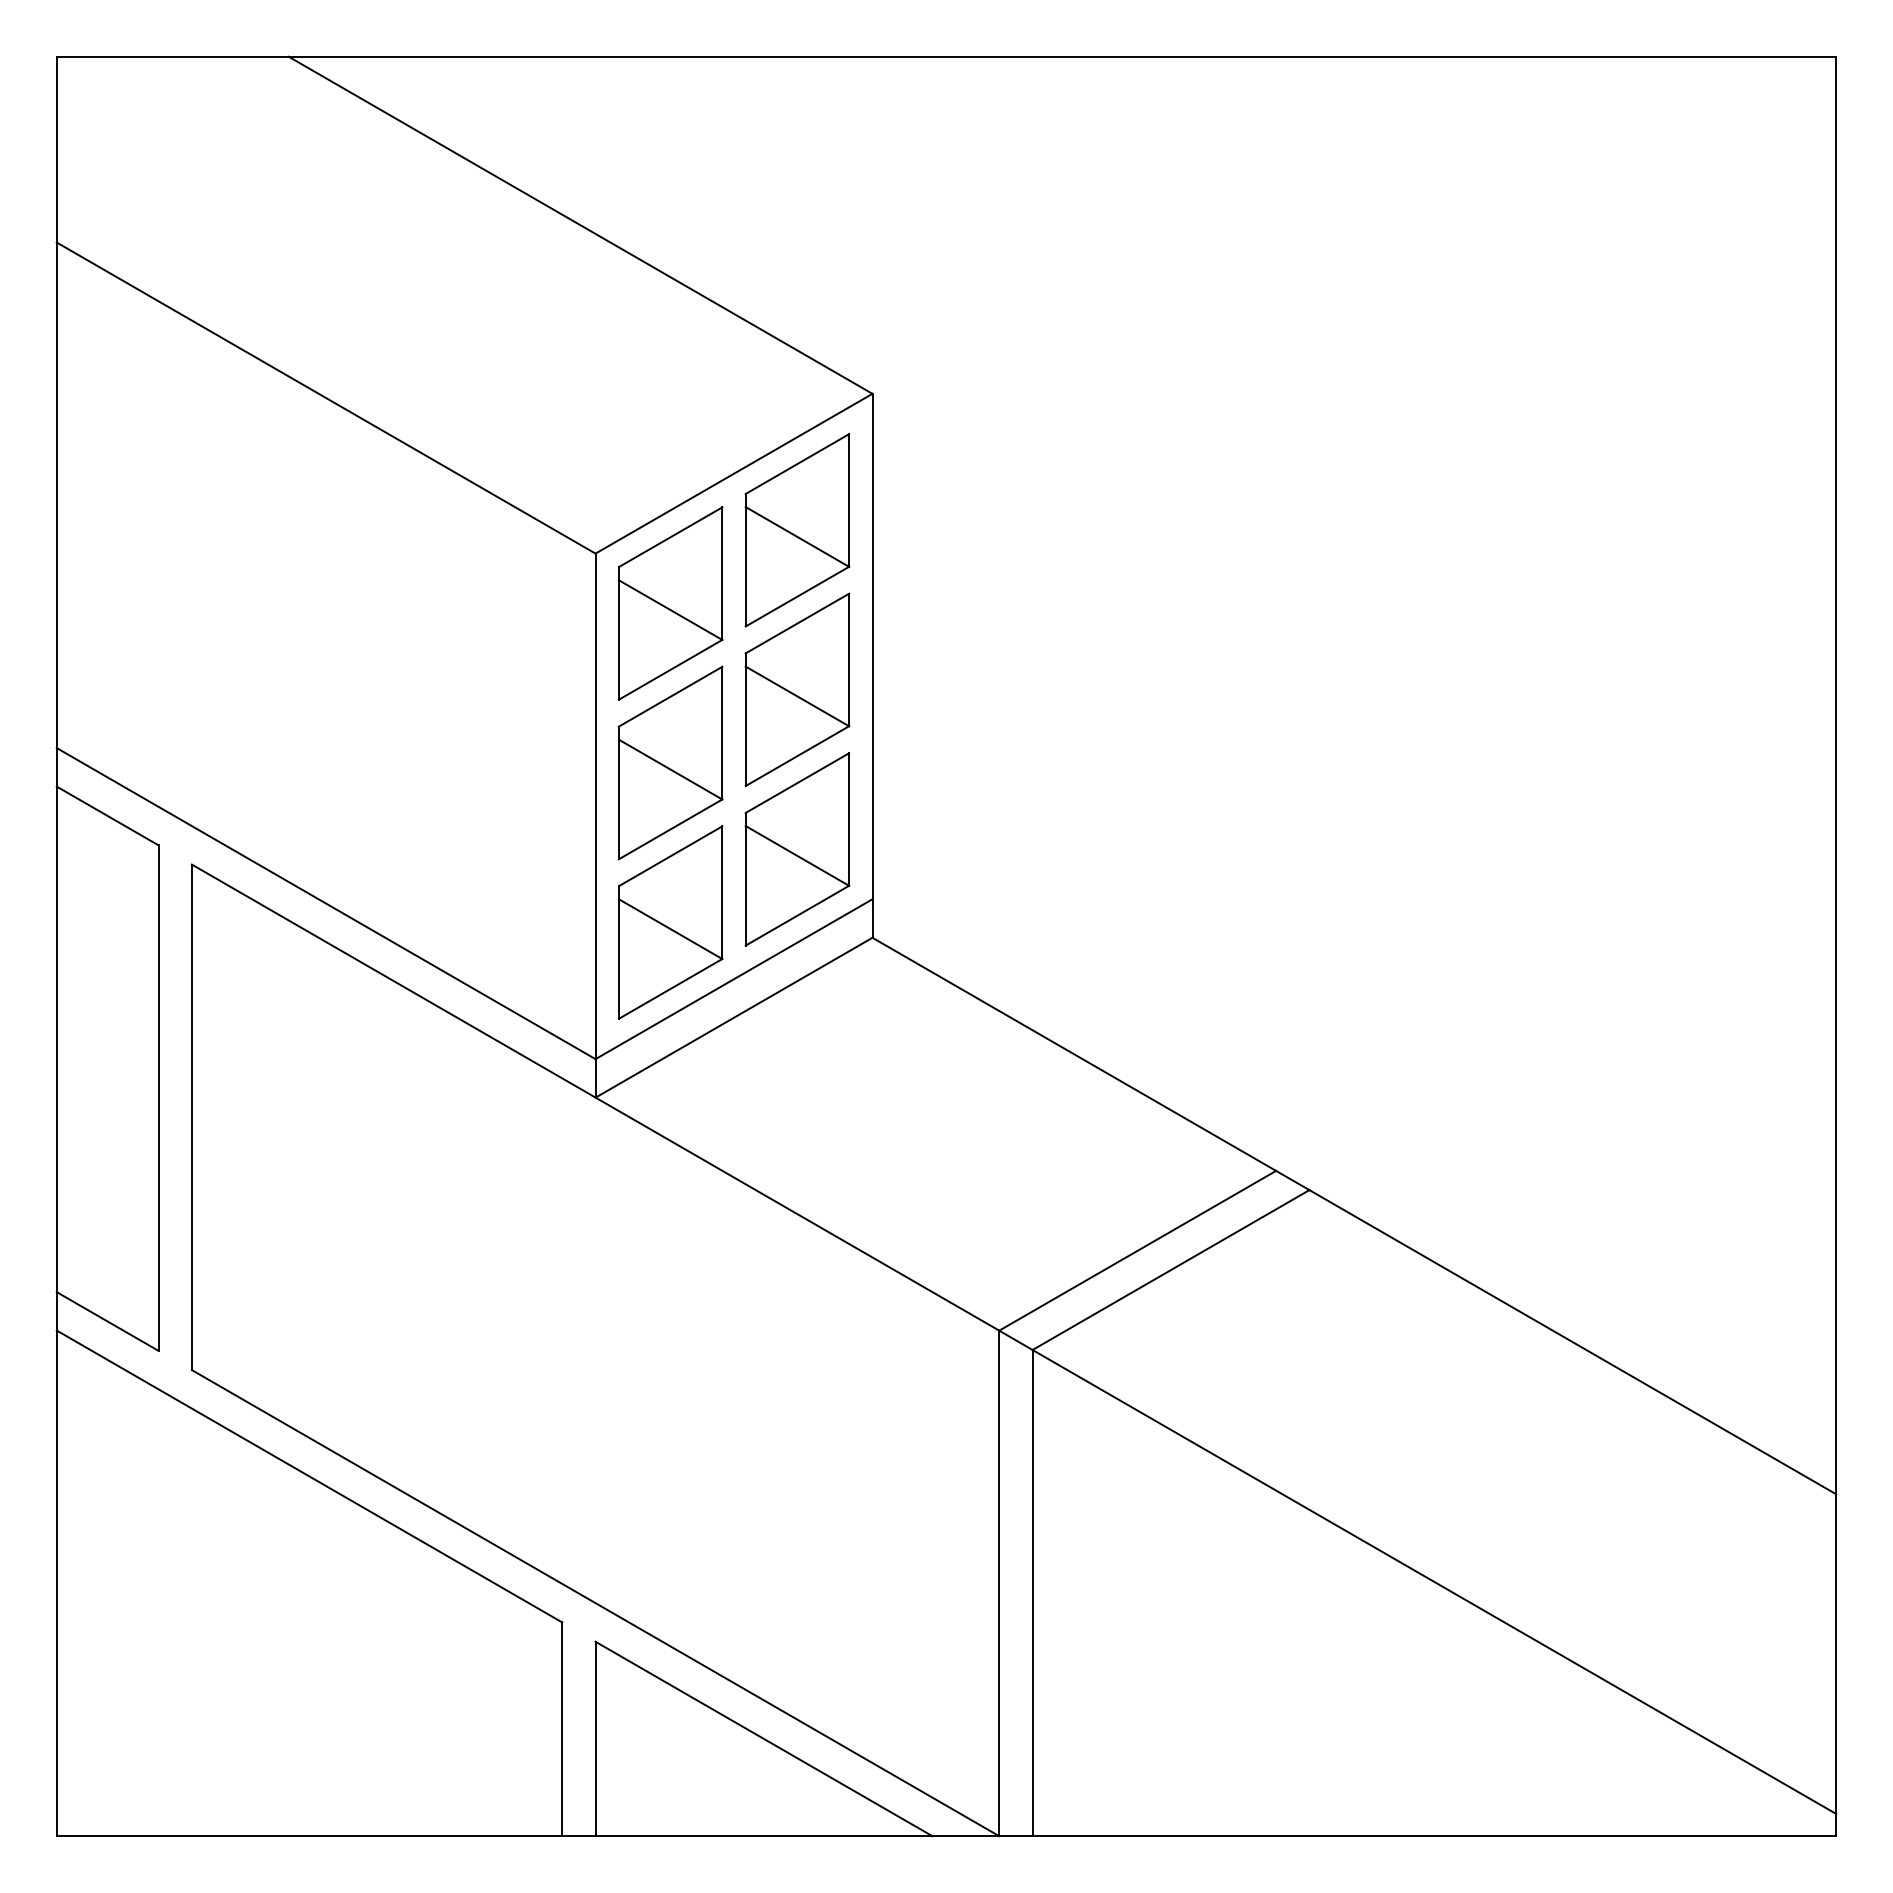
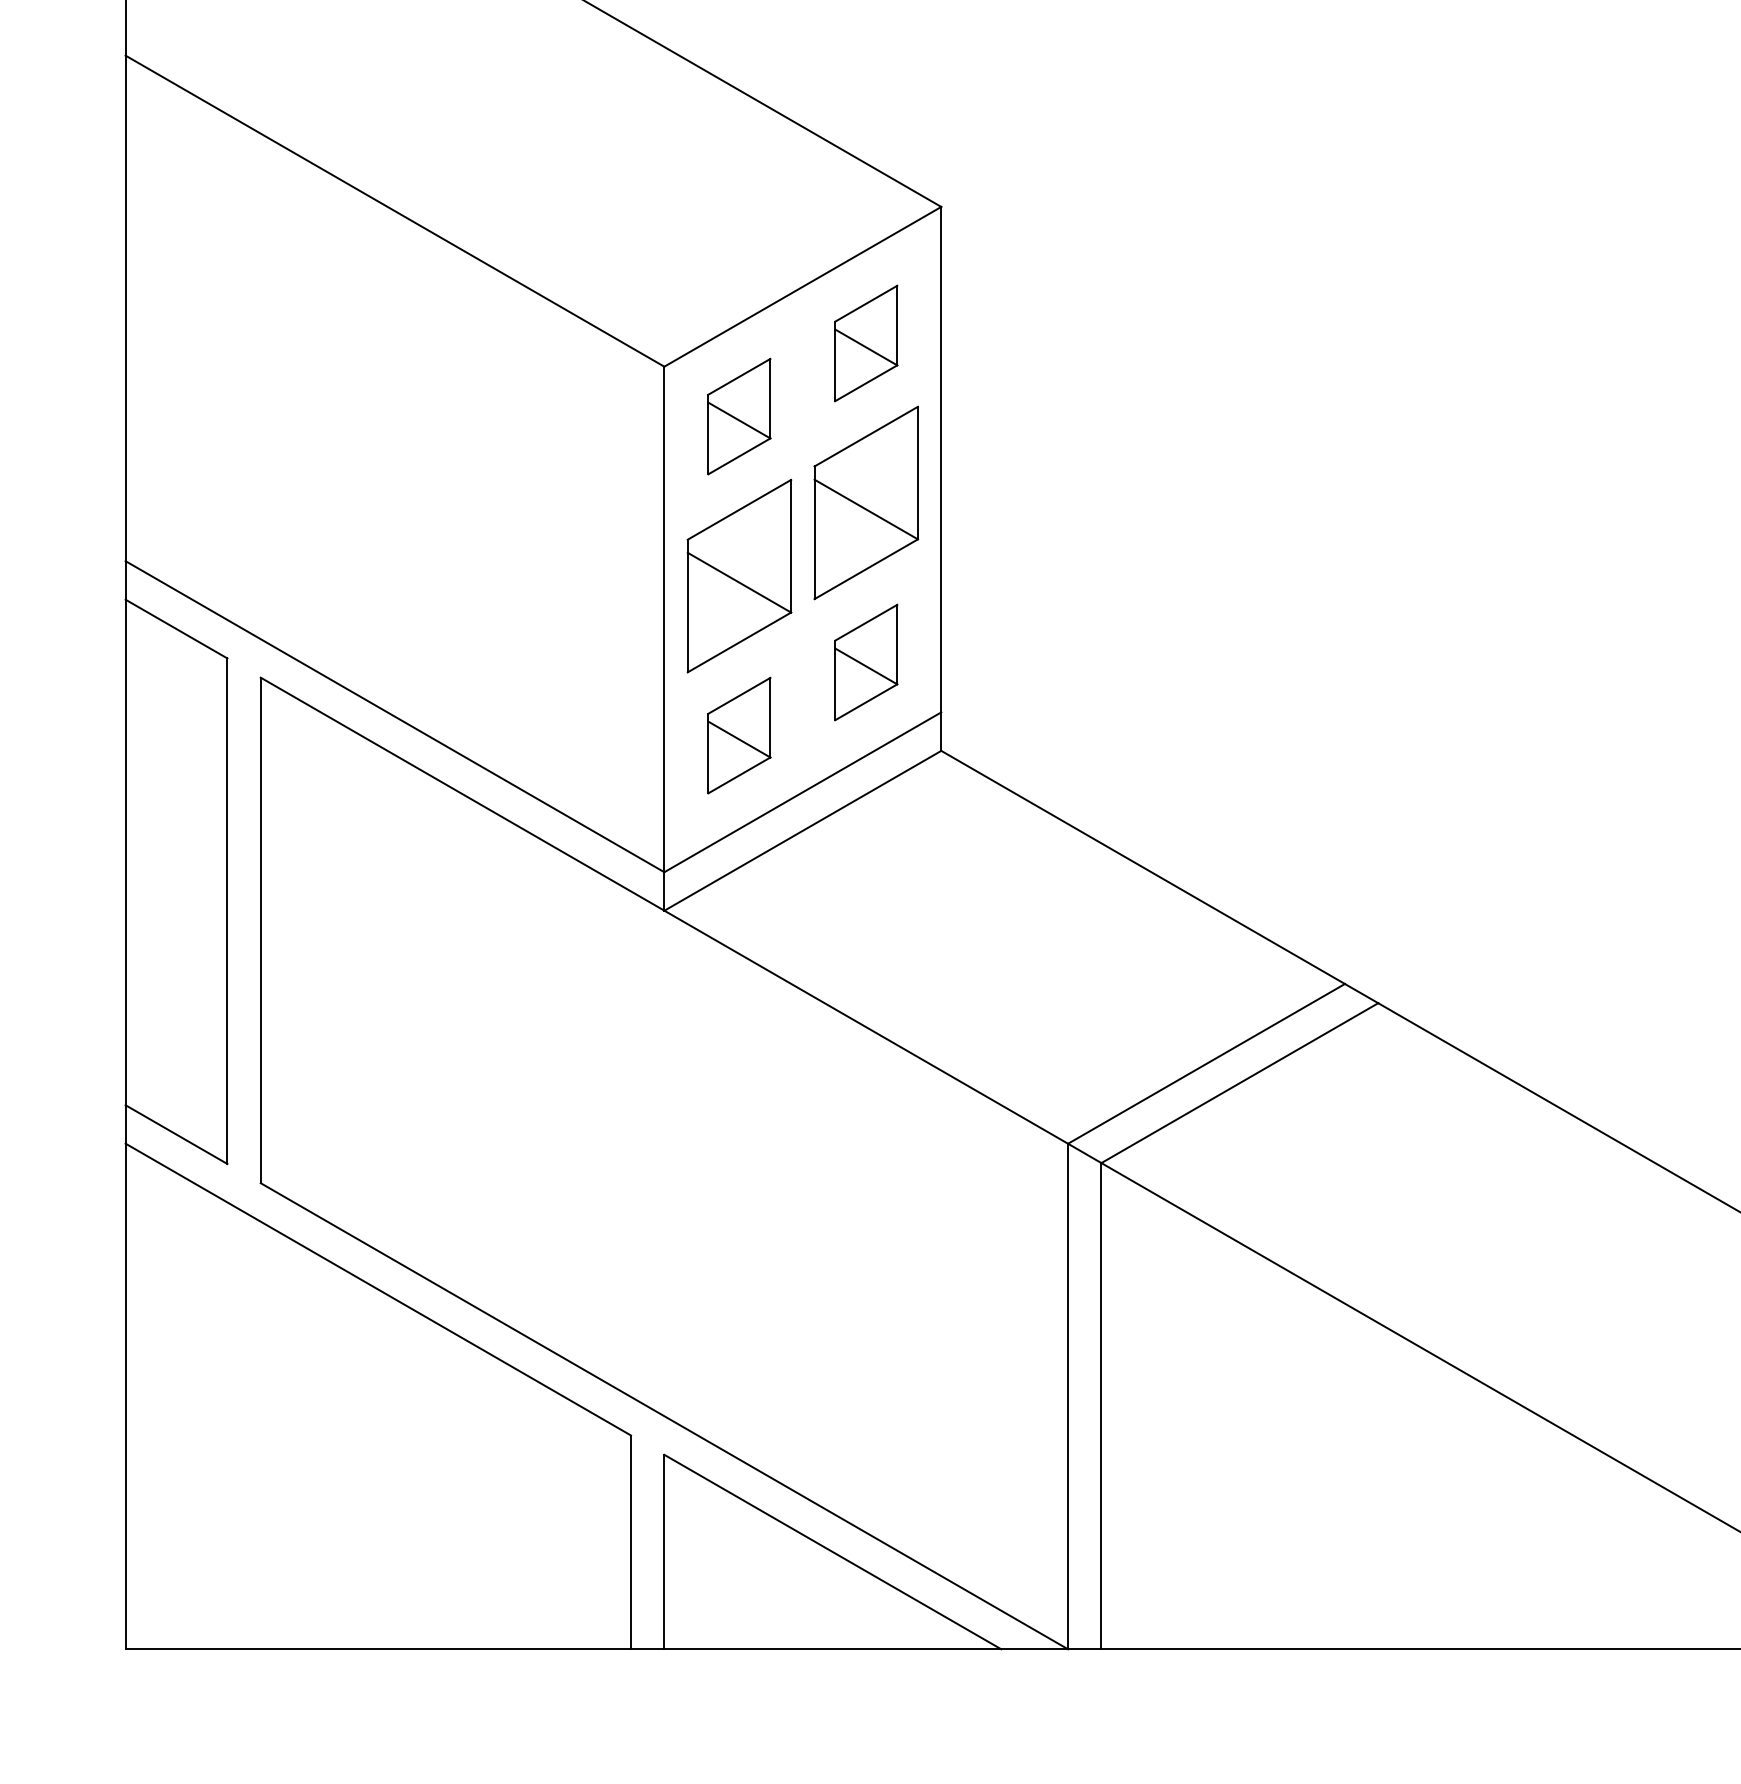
part: (797, 530) -> (866, 343), size x0.6
part: (670, 603) -> (739, 416), size x0.6
part: (797, 849) -> (866, 662), size x0.6
part: (670, 922) -> (739, 735), size x0.6

